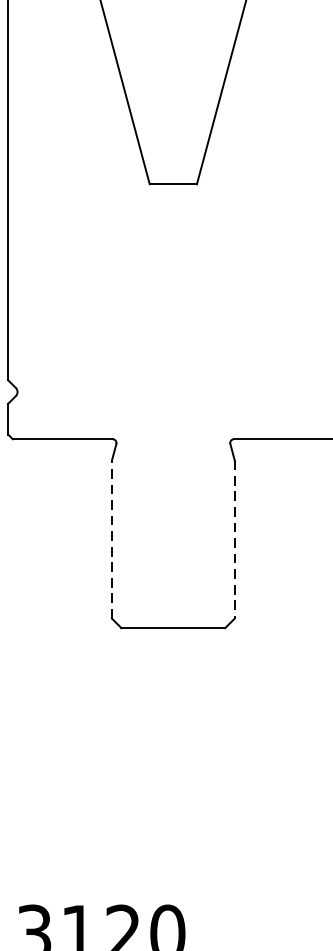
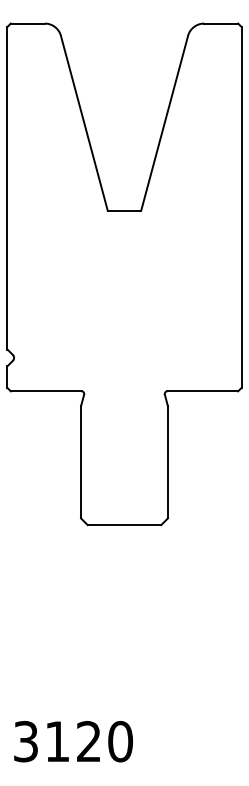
line: (112, 538) -> (81, 461), dashed -> solid
line: (234, 539) -> (167, 462), dashed -> solid

